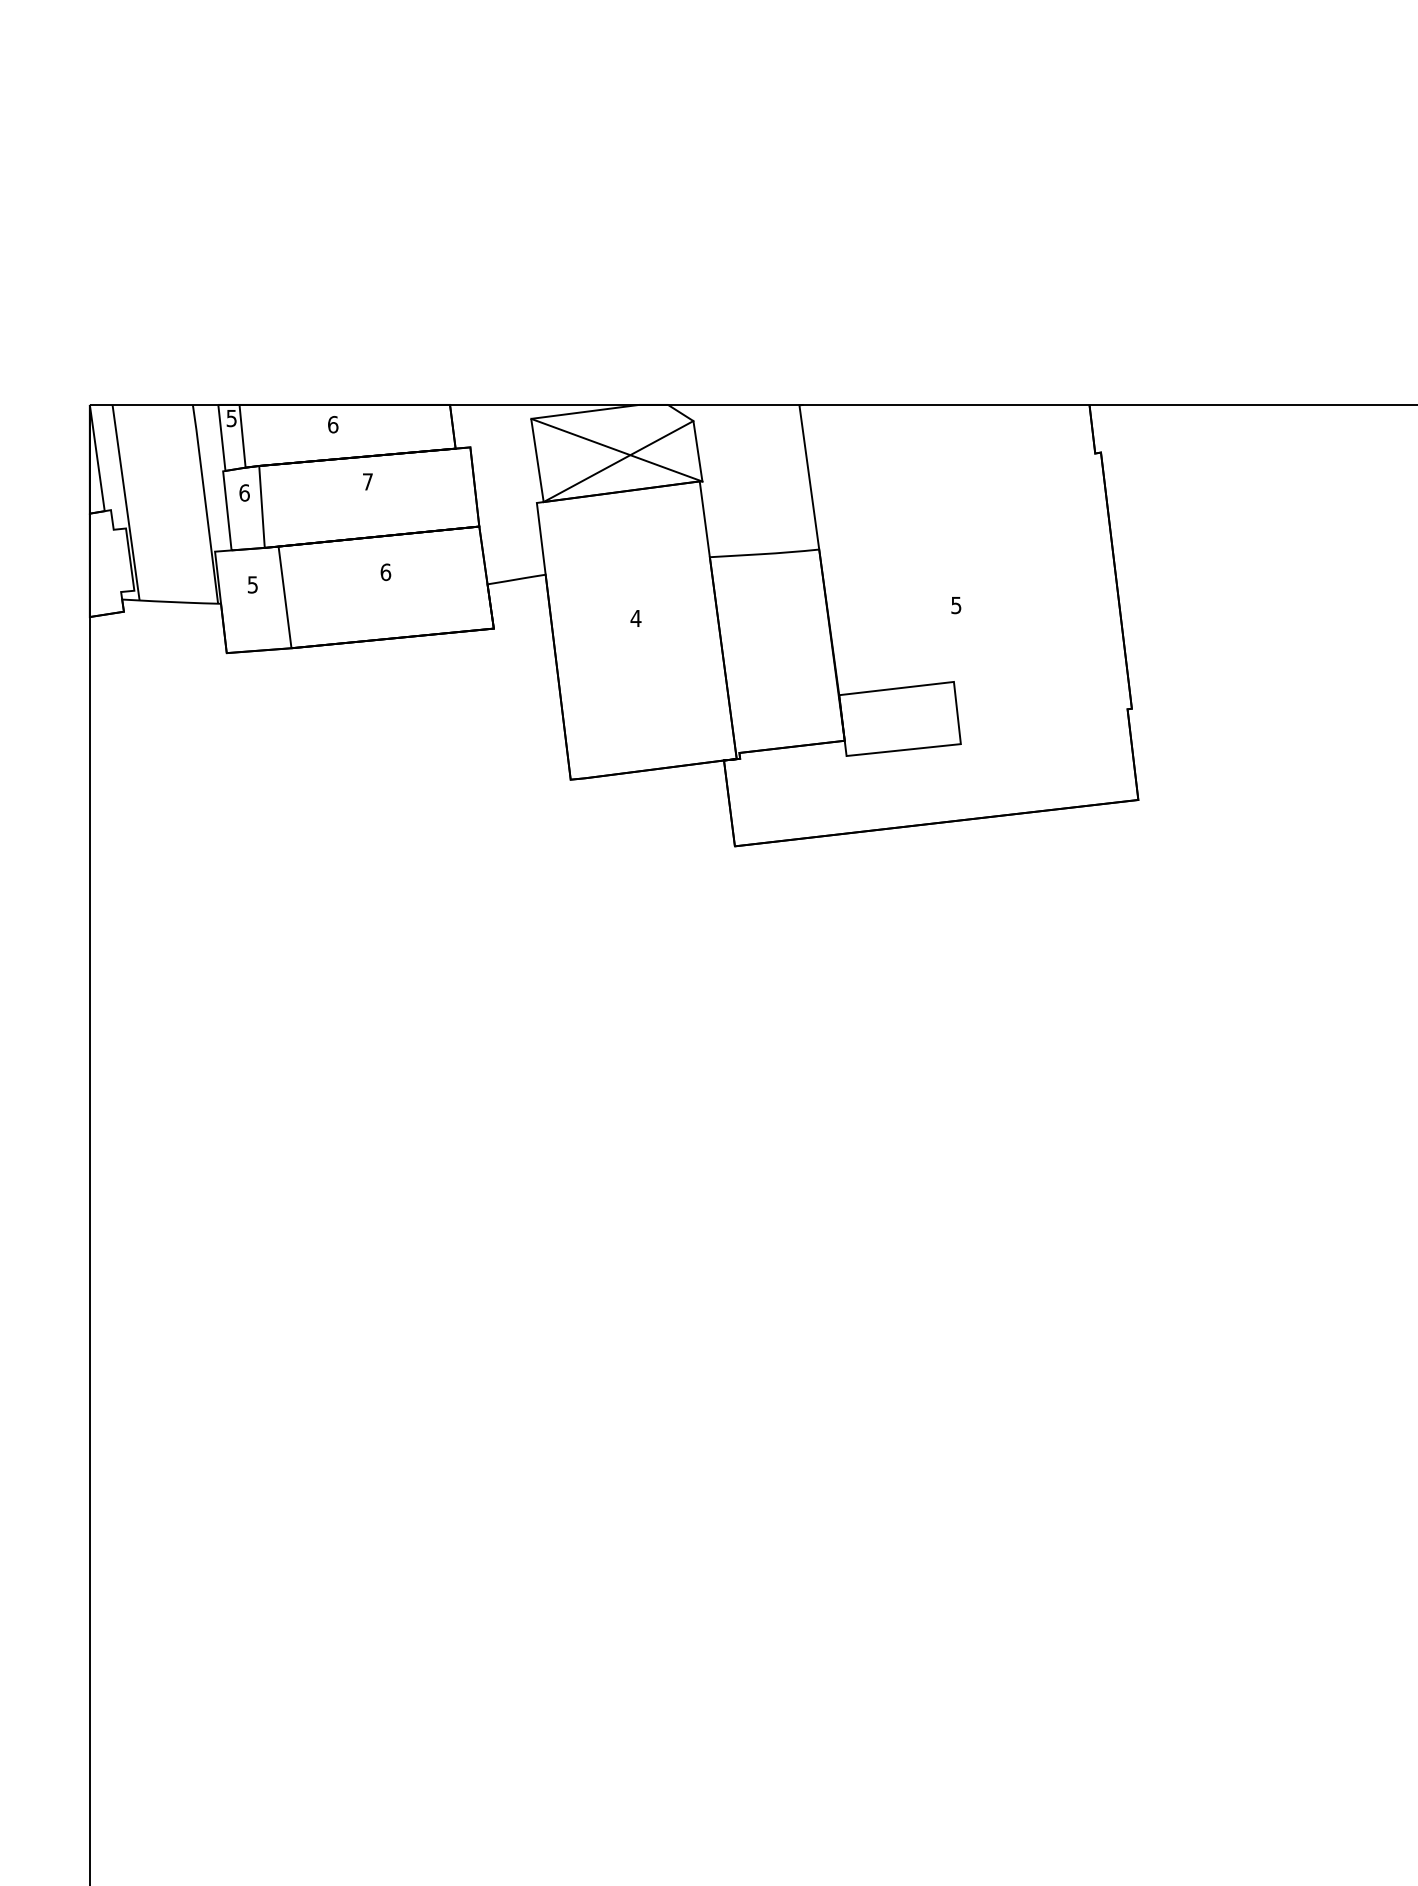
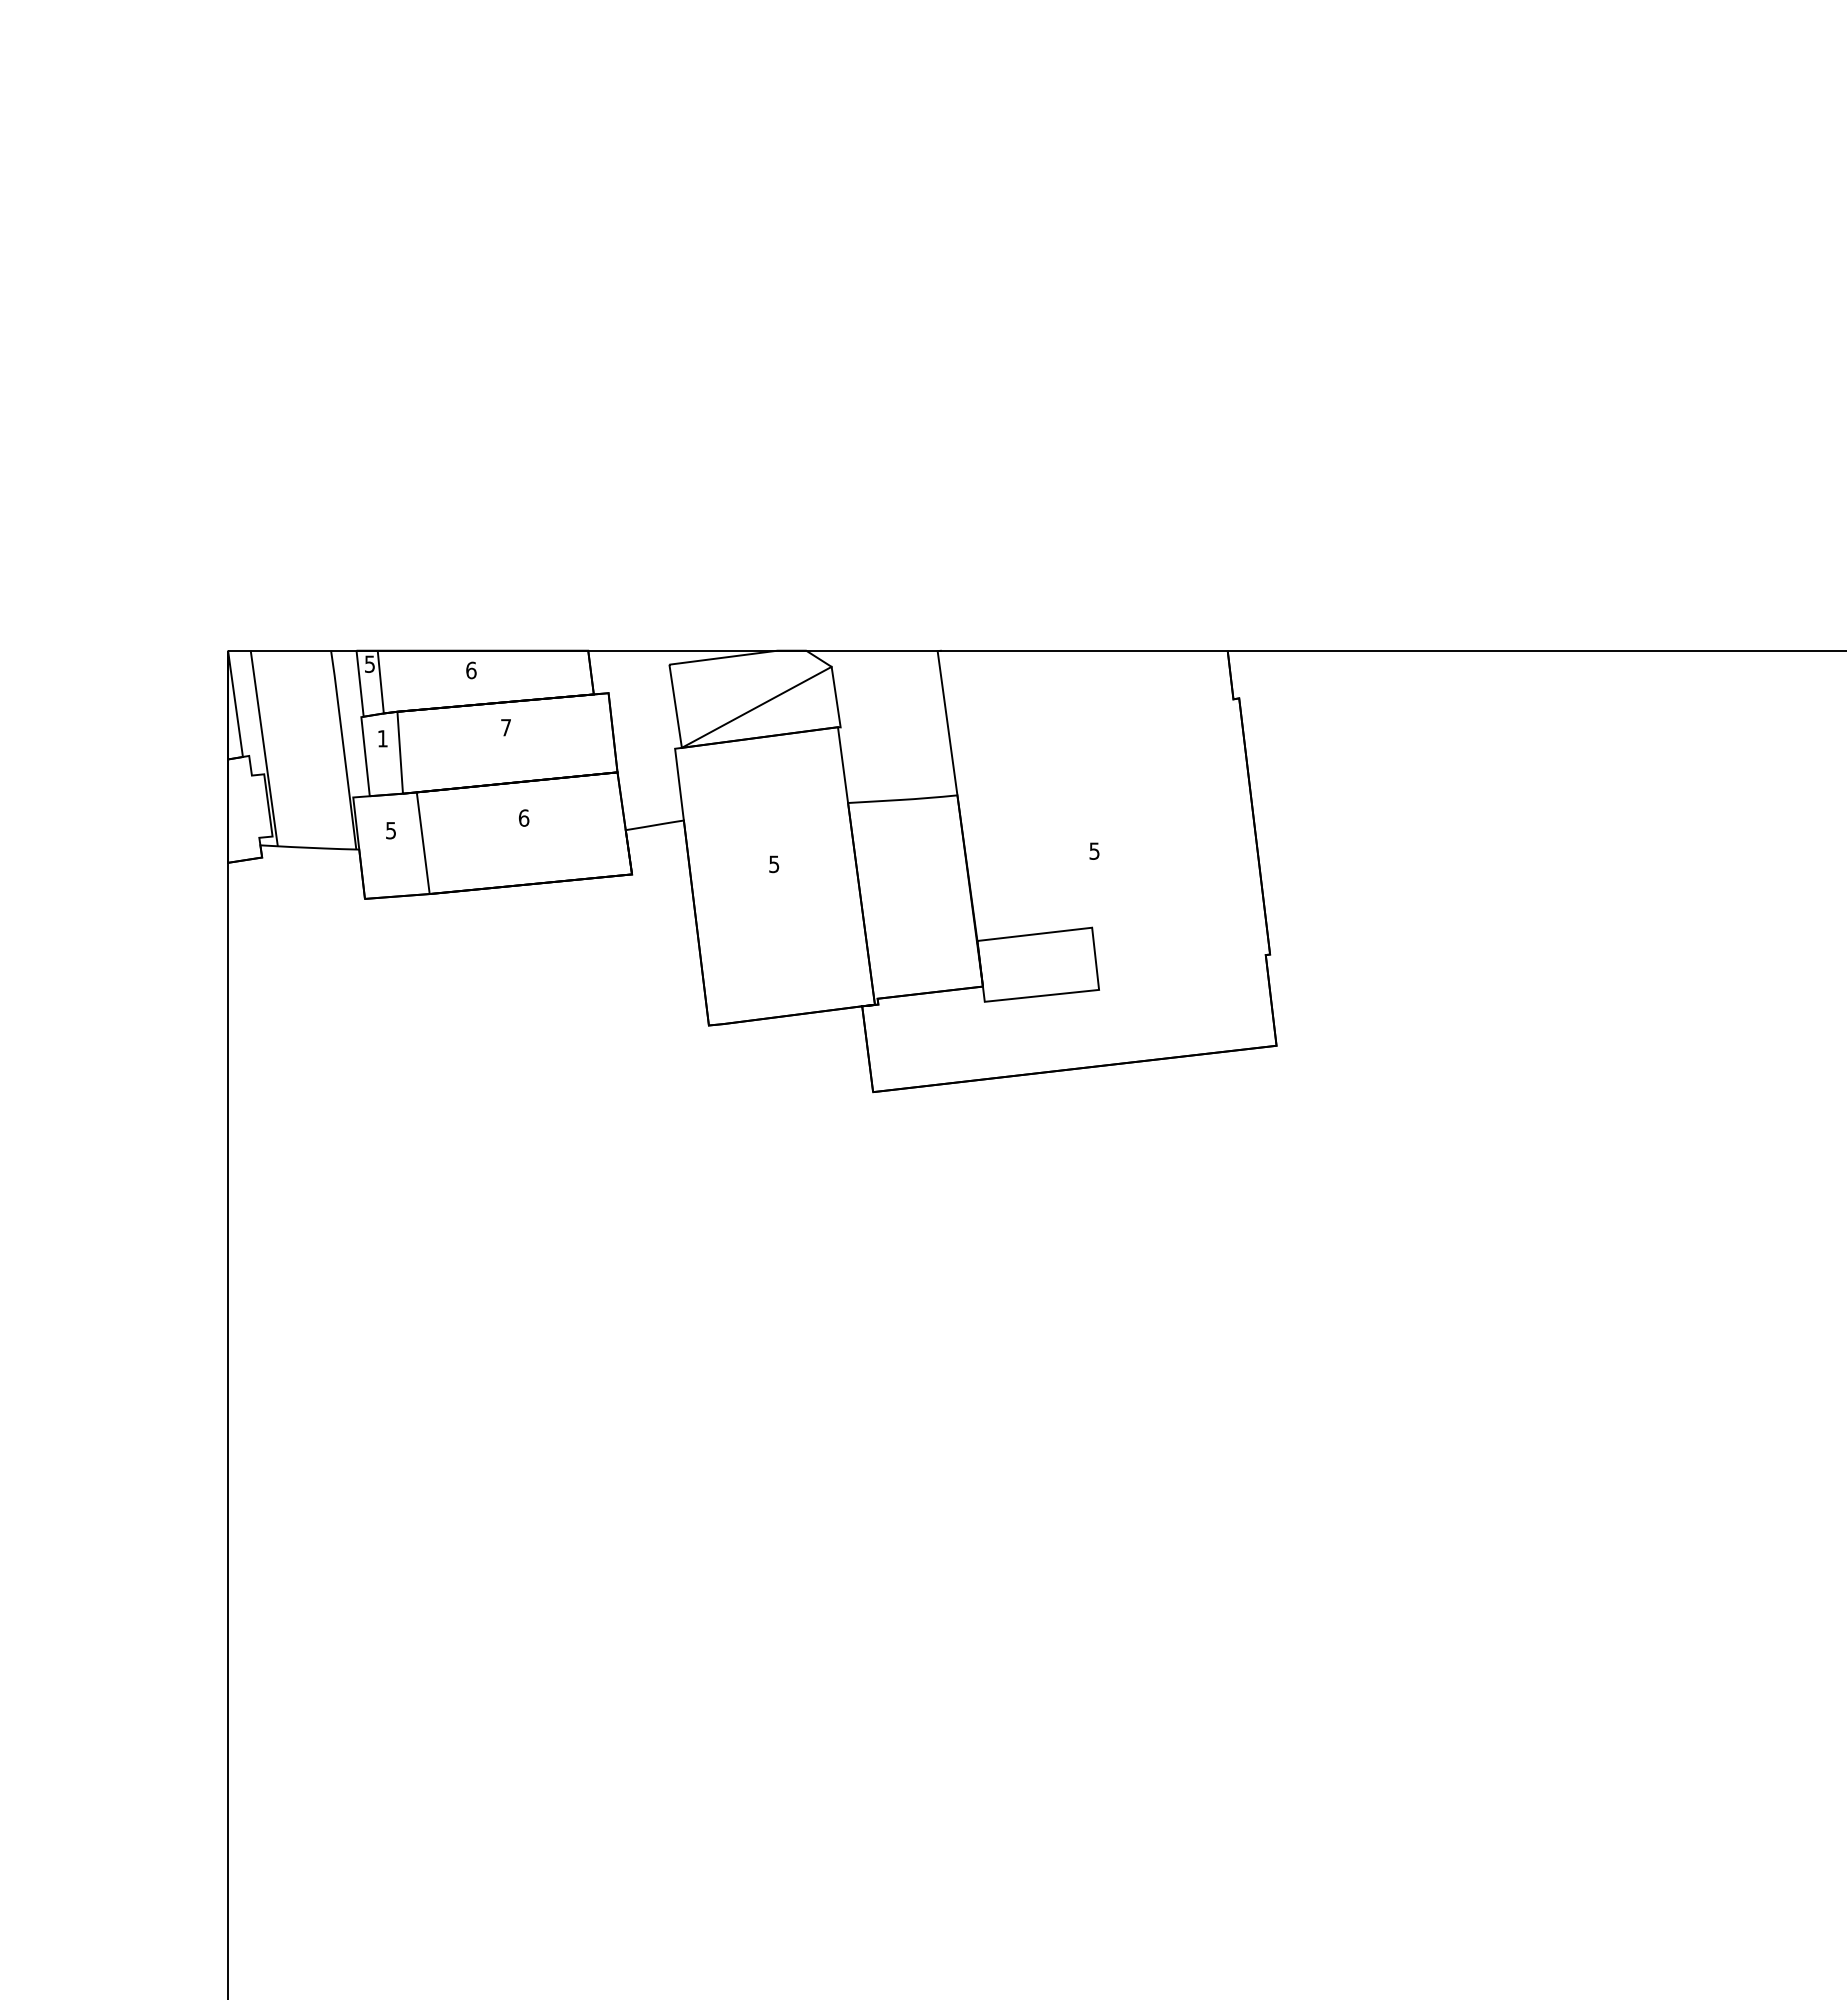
line: (616, 449) -> (754, 695), removed
text: (244, 492) -> (382, 738), 6 -> 1
text: (635, 618) -> (773, 864), 4 -> 5

